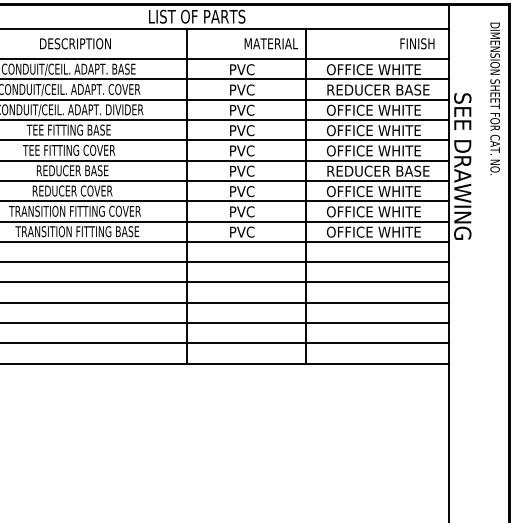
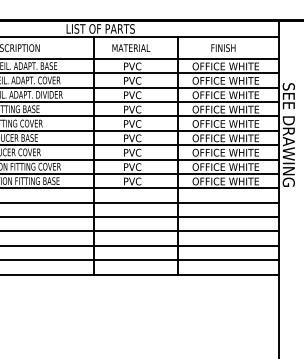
text: (271, 43) -> (131, 47), moved
text: (417, 43) -> (223, 47), moved
text: (377, 89) -> (228, 80), REDUCER BASE -> OFFICE WHITE
text: (377, 170) -> (228, 137), REDUCER BASE -> OFFICE WHITE

